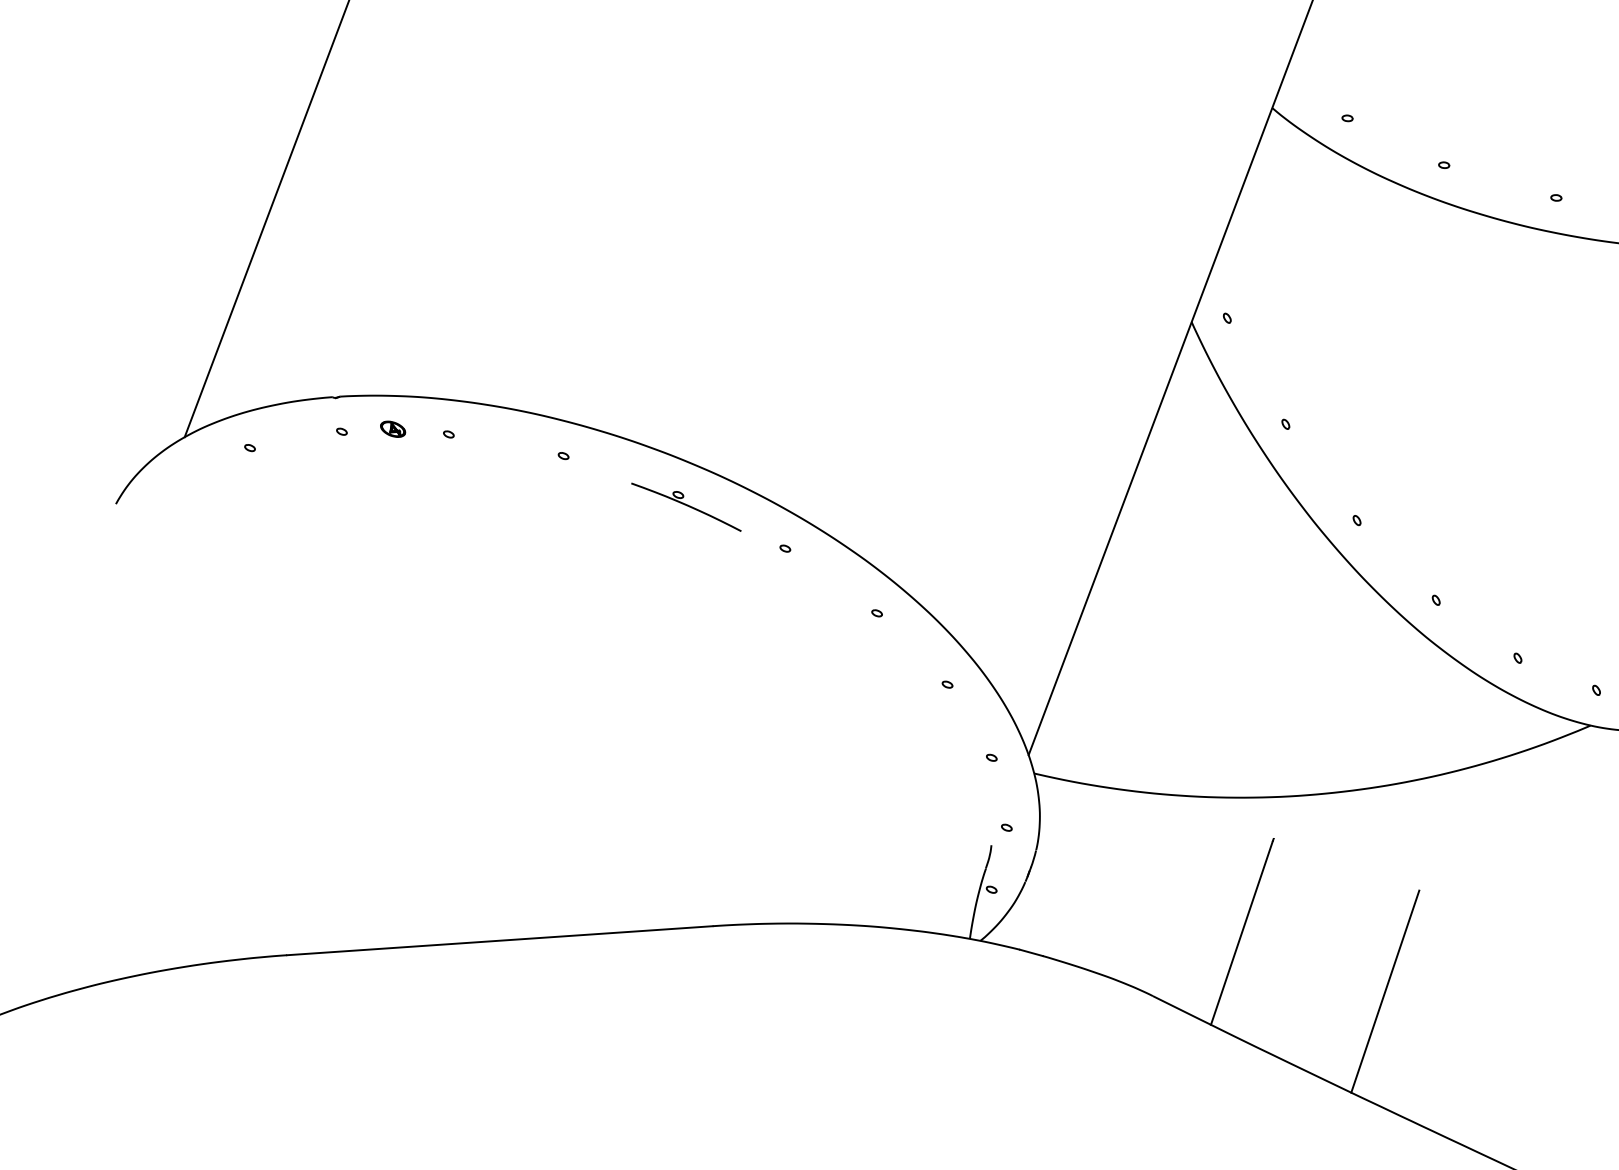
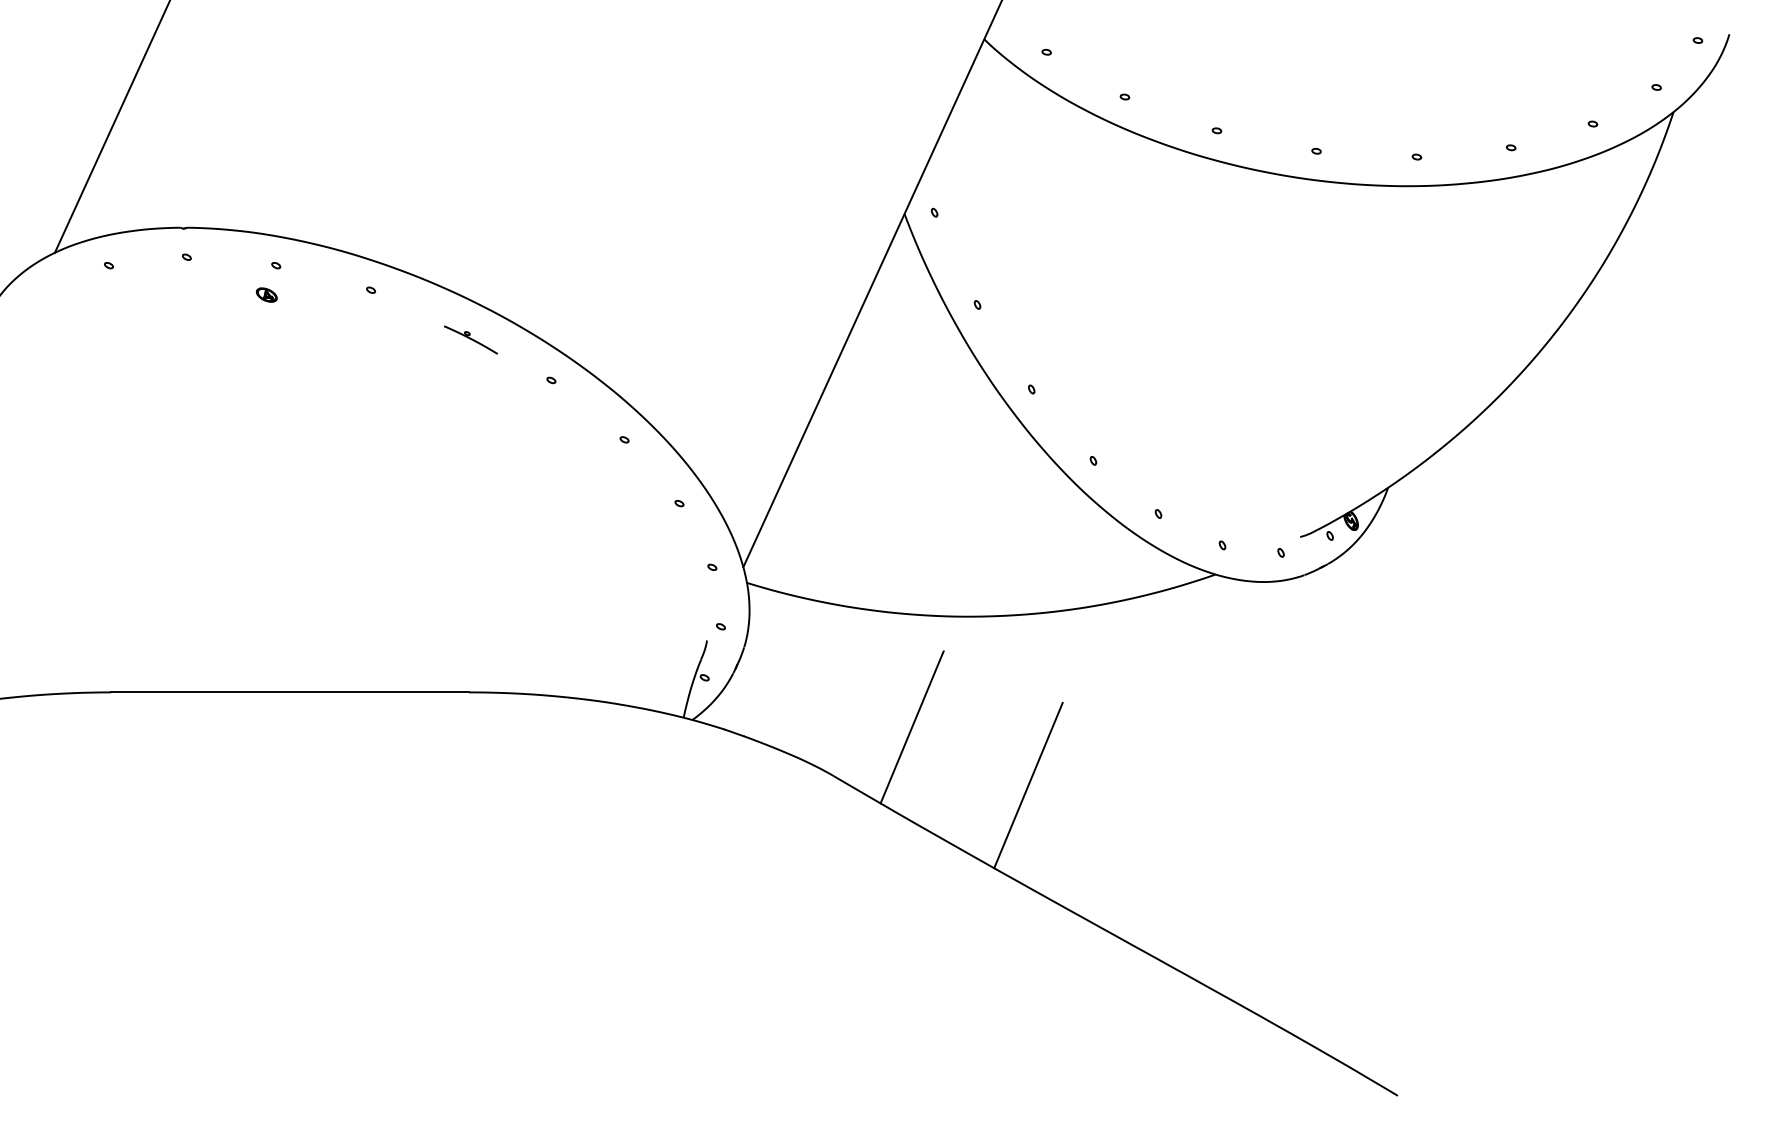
part: (392, 428) -> (266, 294), moved
part: (685, 506) -> (470, 339), size x0.6

